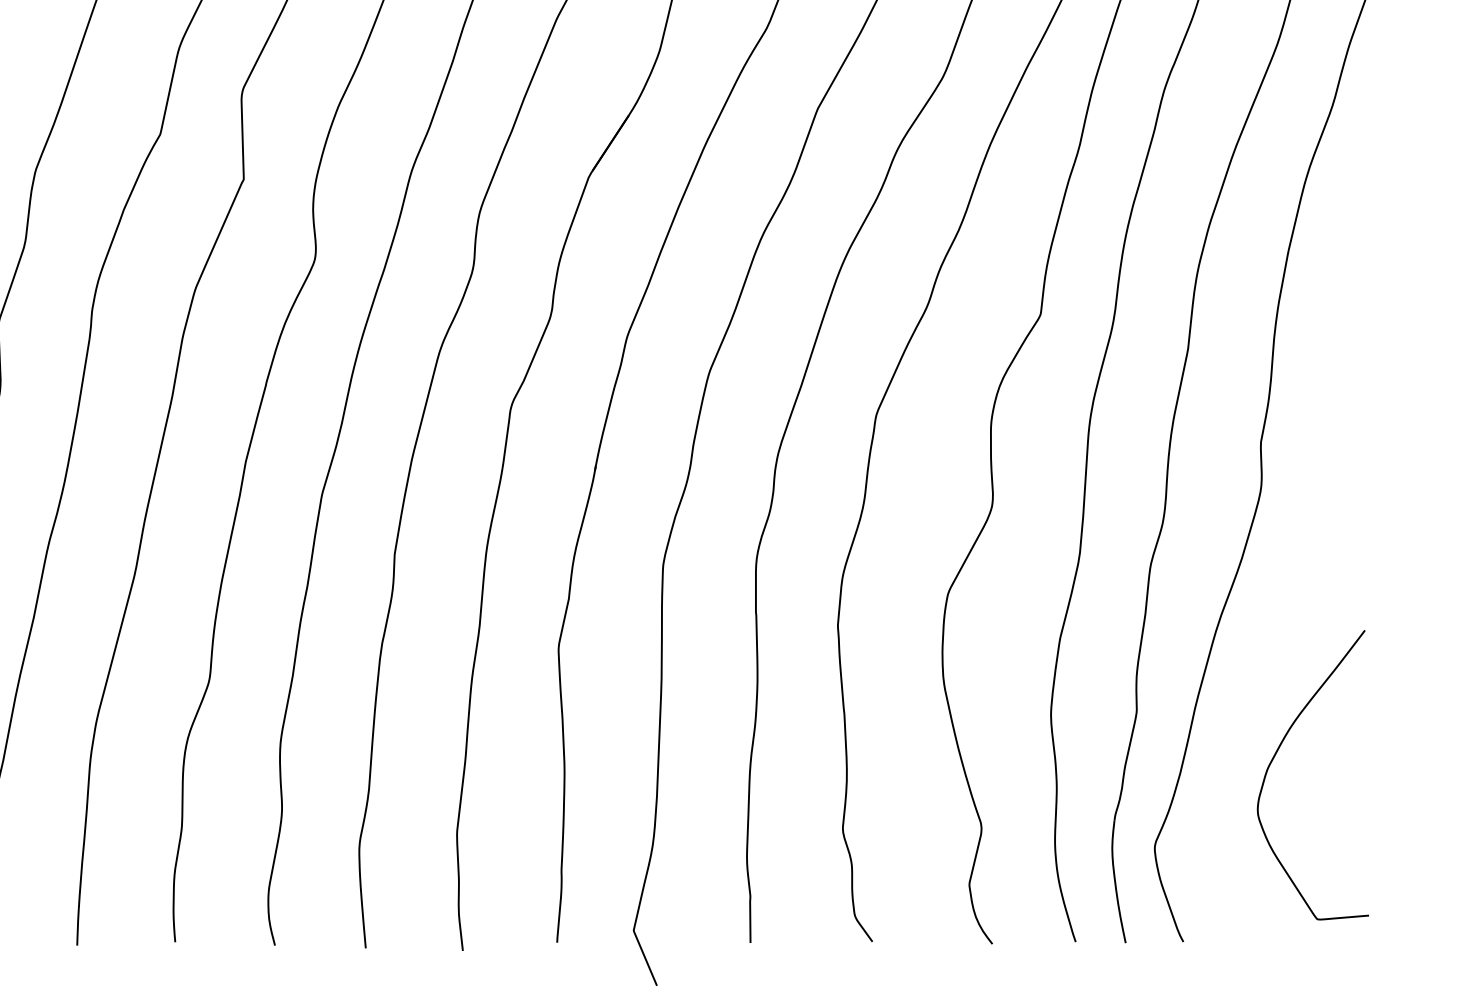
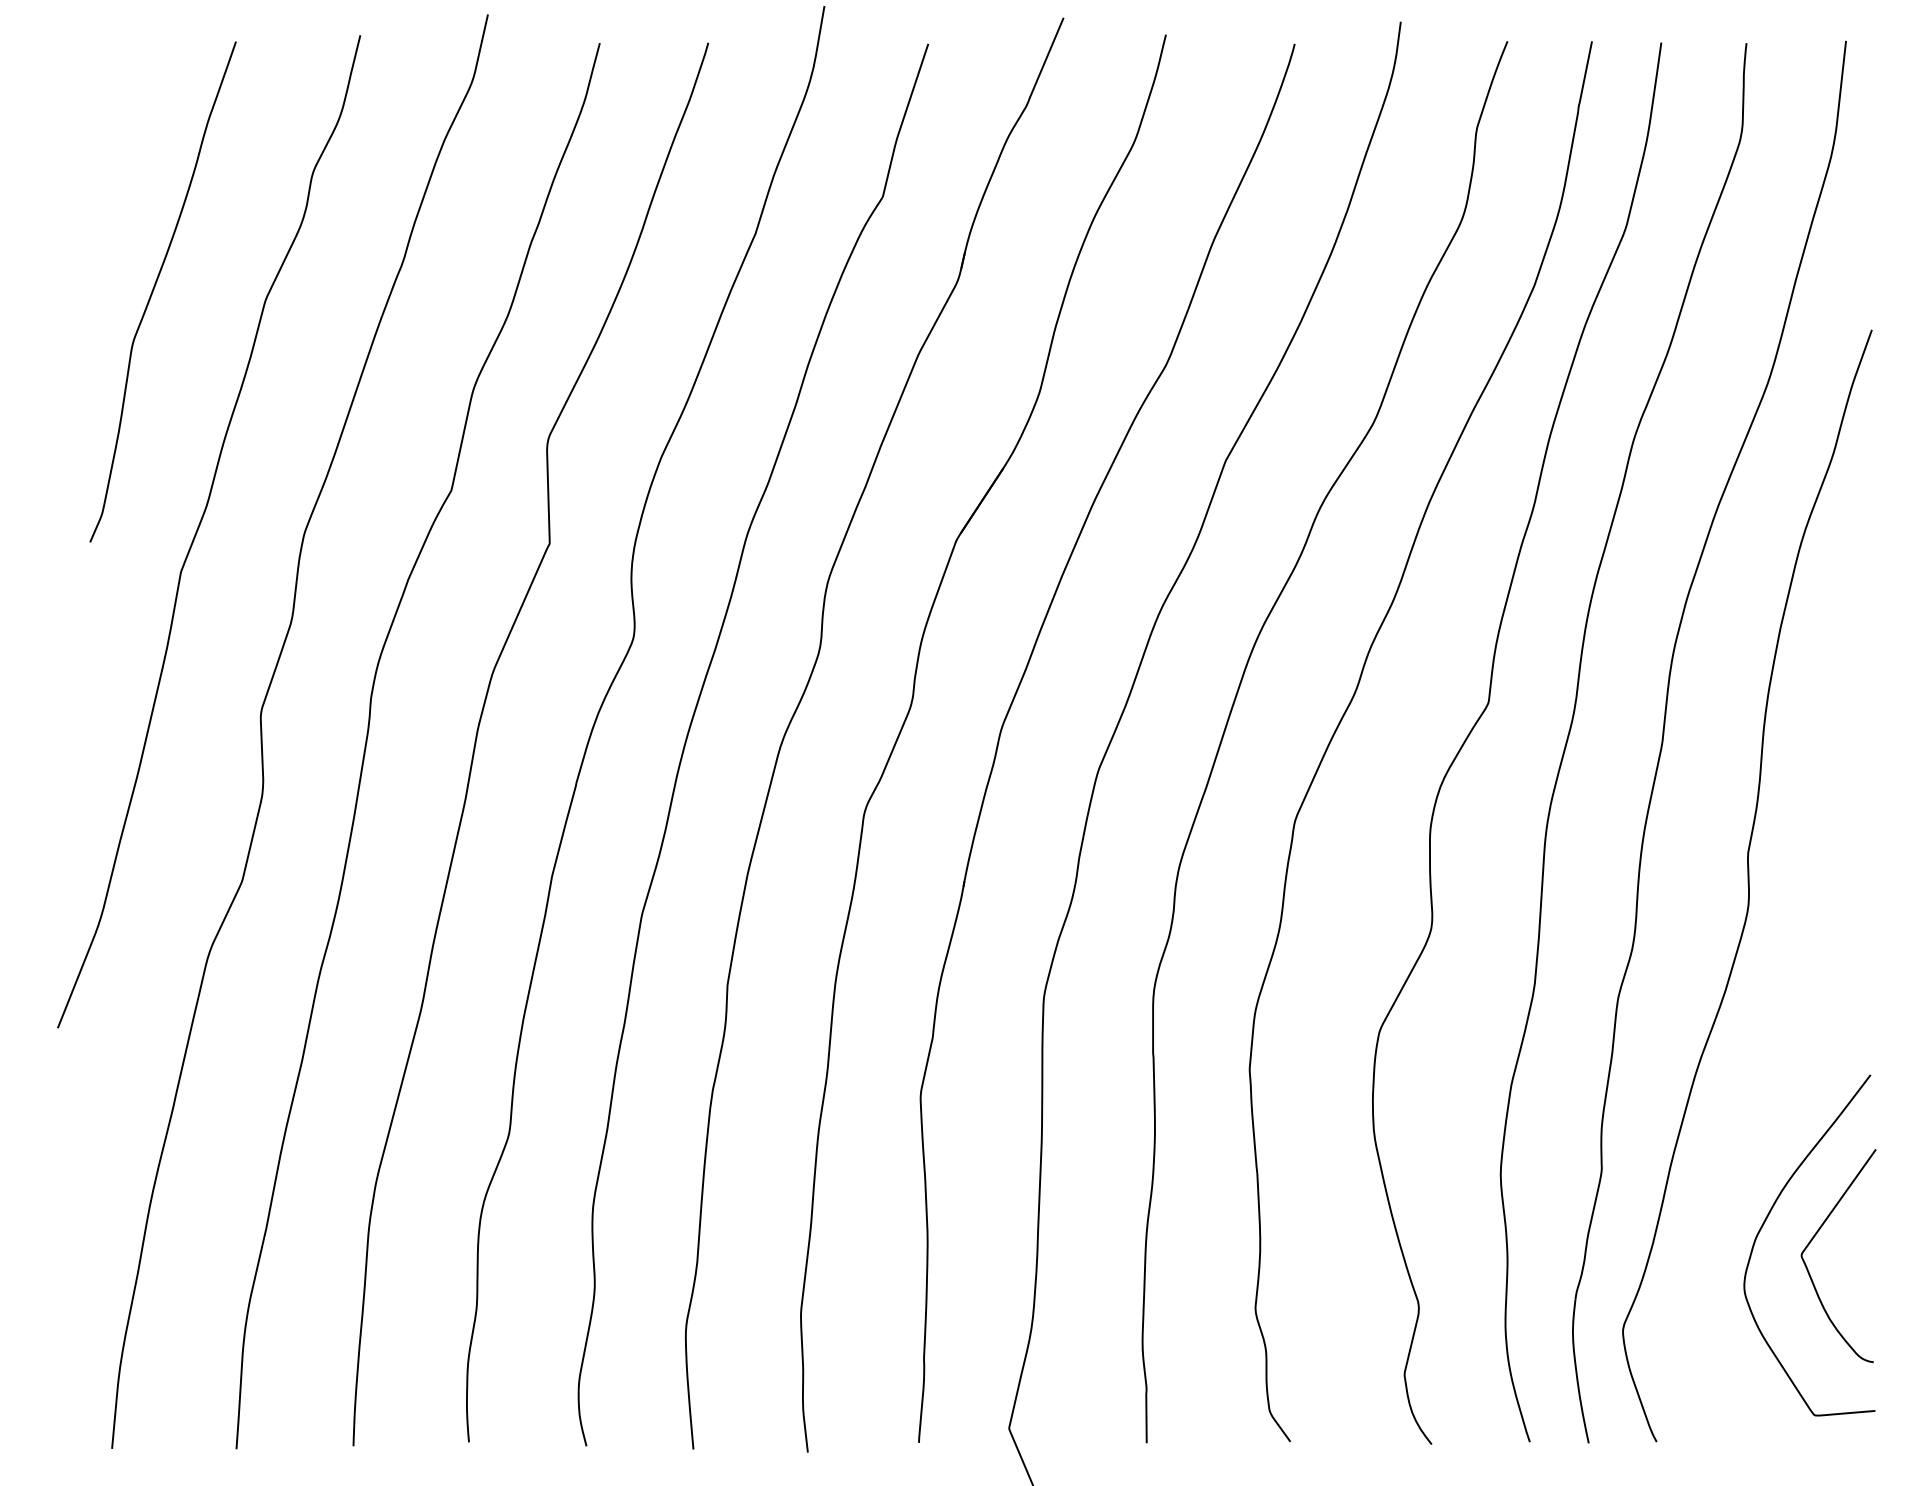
curve: (1316, 770) -> (1813, 1239), added

